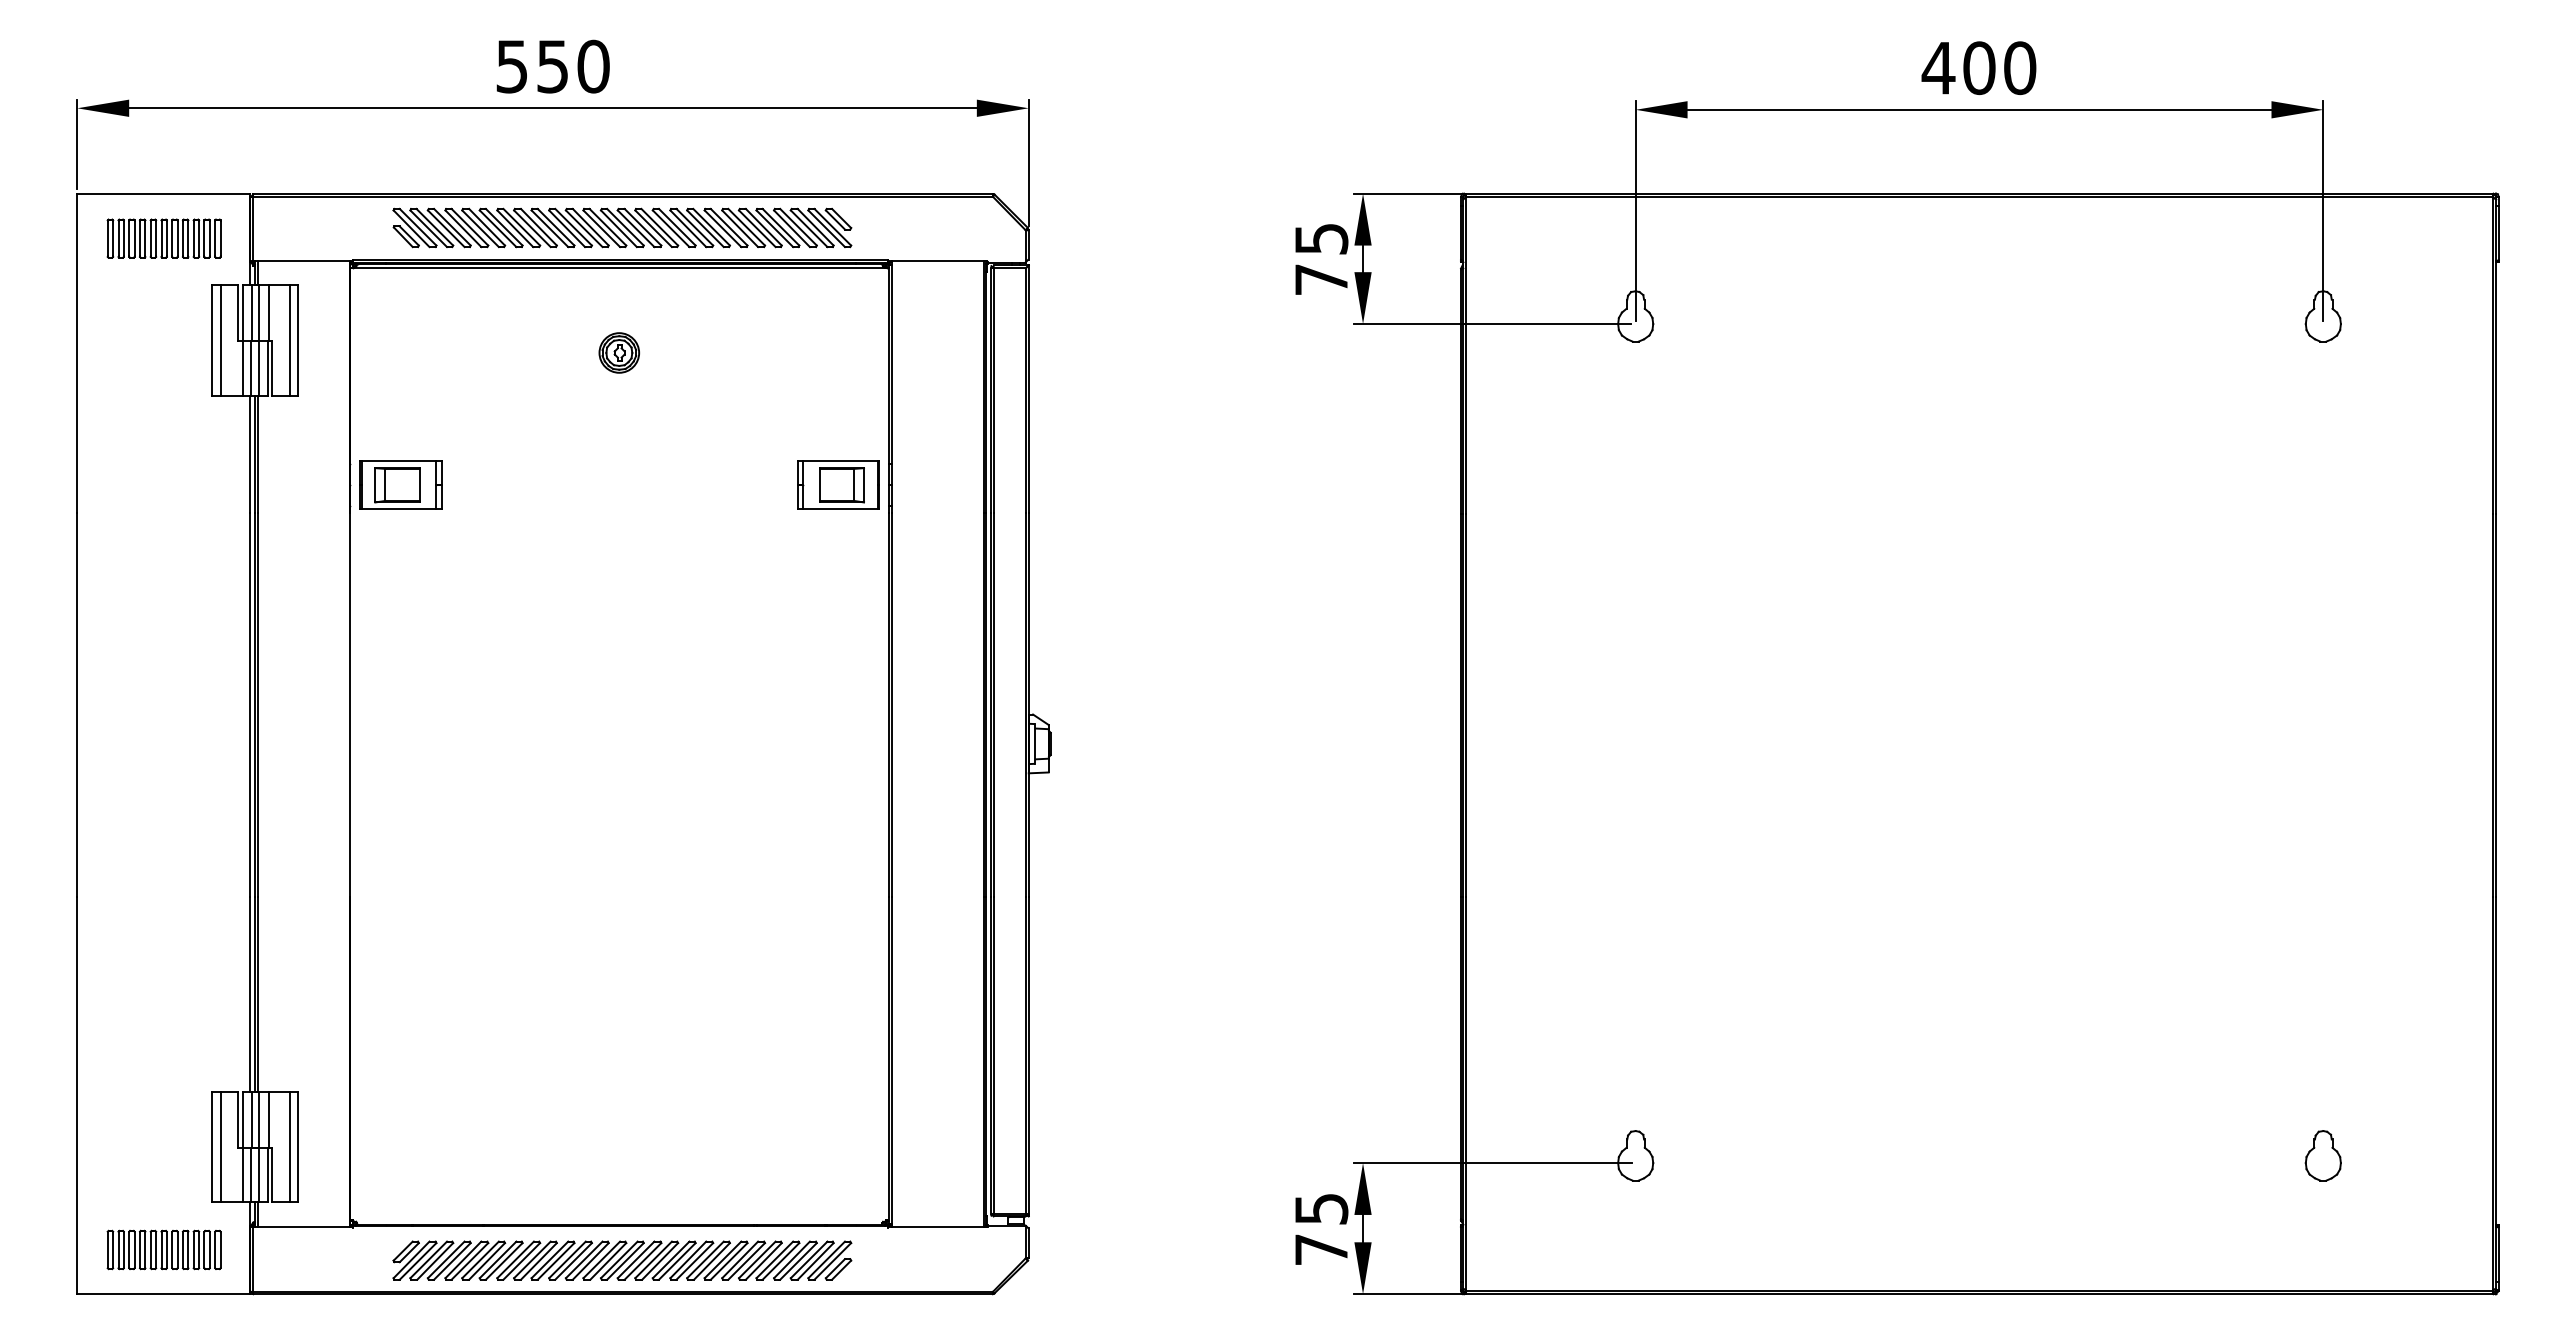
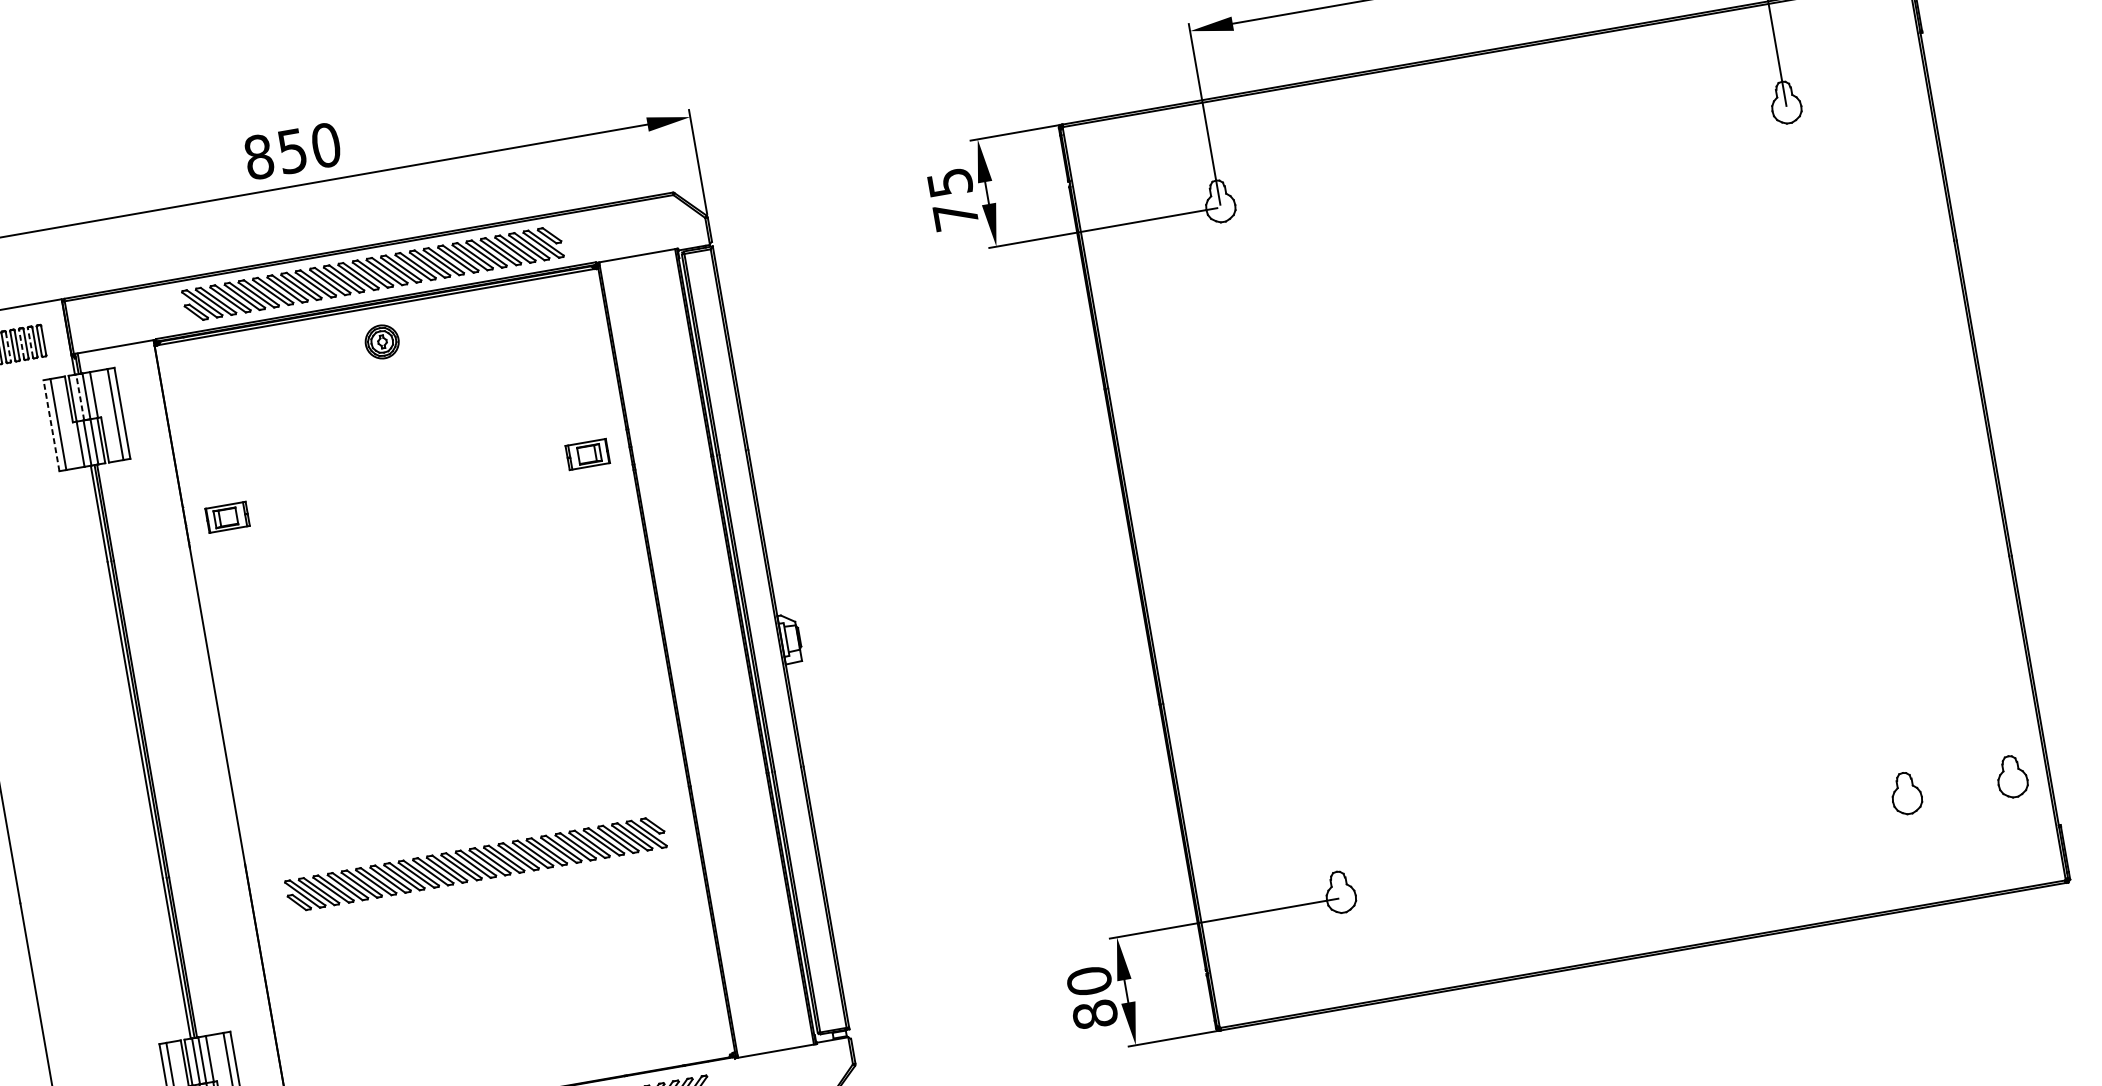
text: (512, 66) -> (259, 156), 550 -> 850
line: (177, 238) -> (8, 346), solid -> dashed
line: (193, 238) -> (21, 344), solid -> dashed
line: (204, 238) -> (30, 342), solid -> dashed
line: (251, 313) -> (79, 397), solid -> dashed
line: (212, 340) -> (51, 425), solid -> dashed
part: (618, 352) -> (381, 341), moved
part: (400, 484) -> (227, 517), size x0.6
part: (838, 484) -> (587, 454), size x0.6
part: (622, 944) -> (475, 863), added
part: (2450, 1157) -> (2011, 776), added
text: (1321, 1229) -> (1092, 997), 75 -> 80

